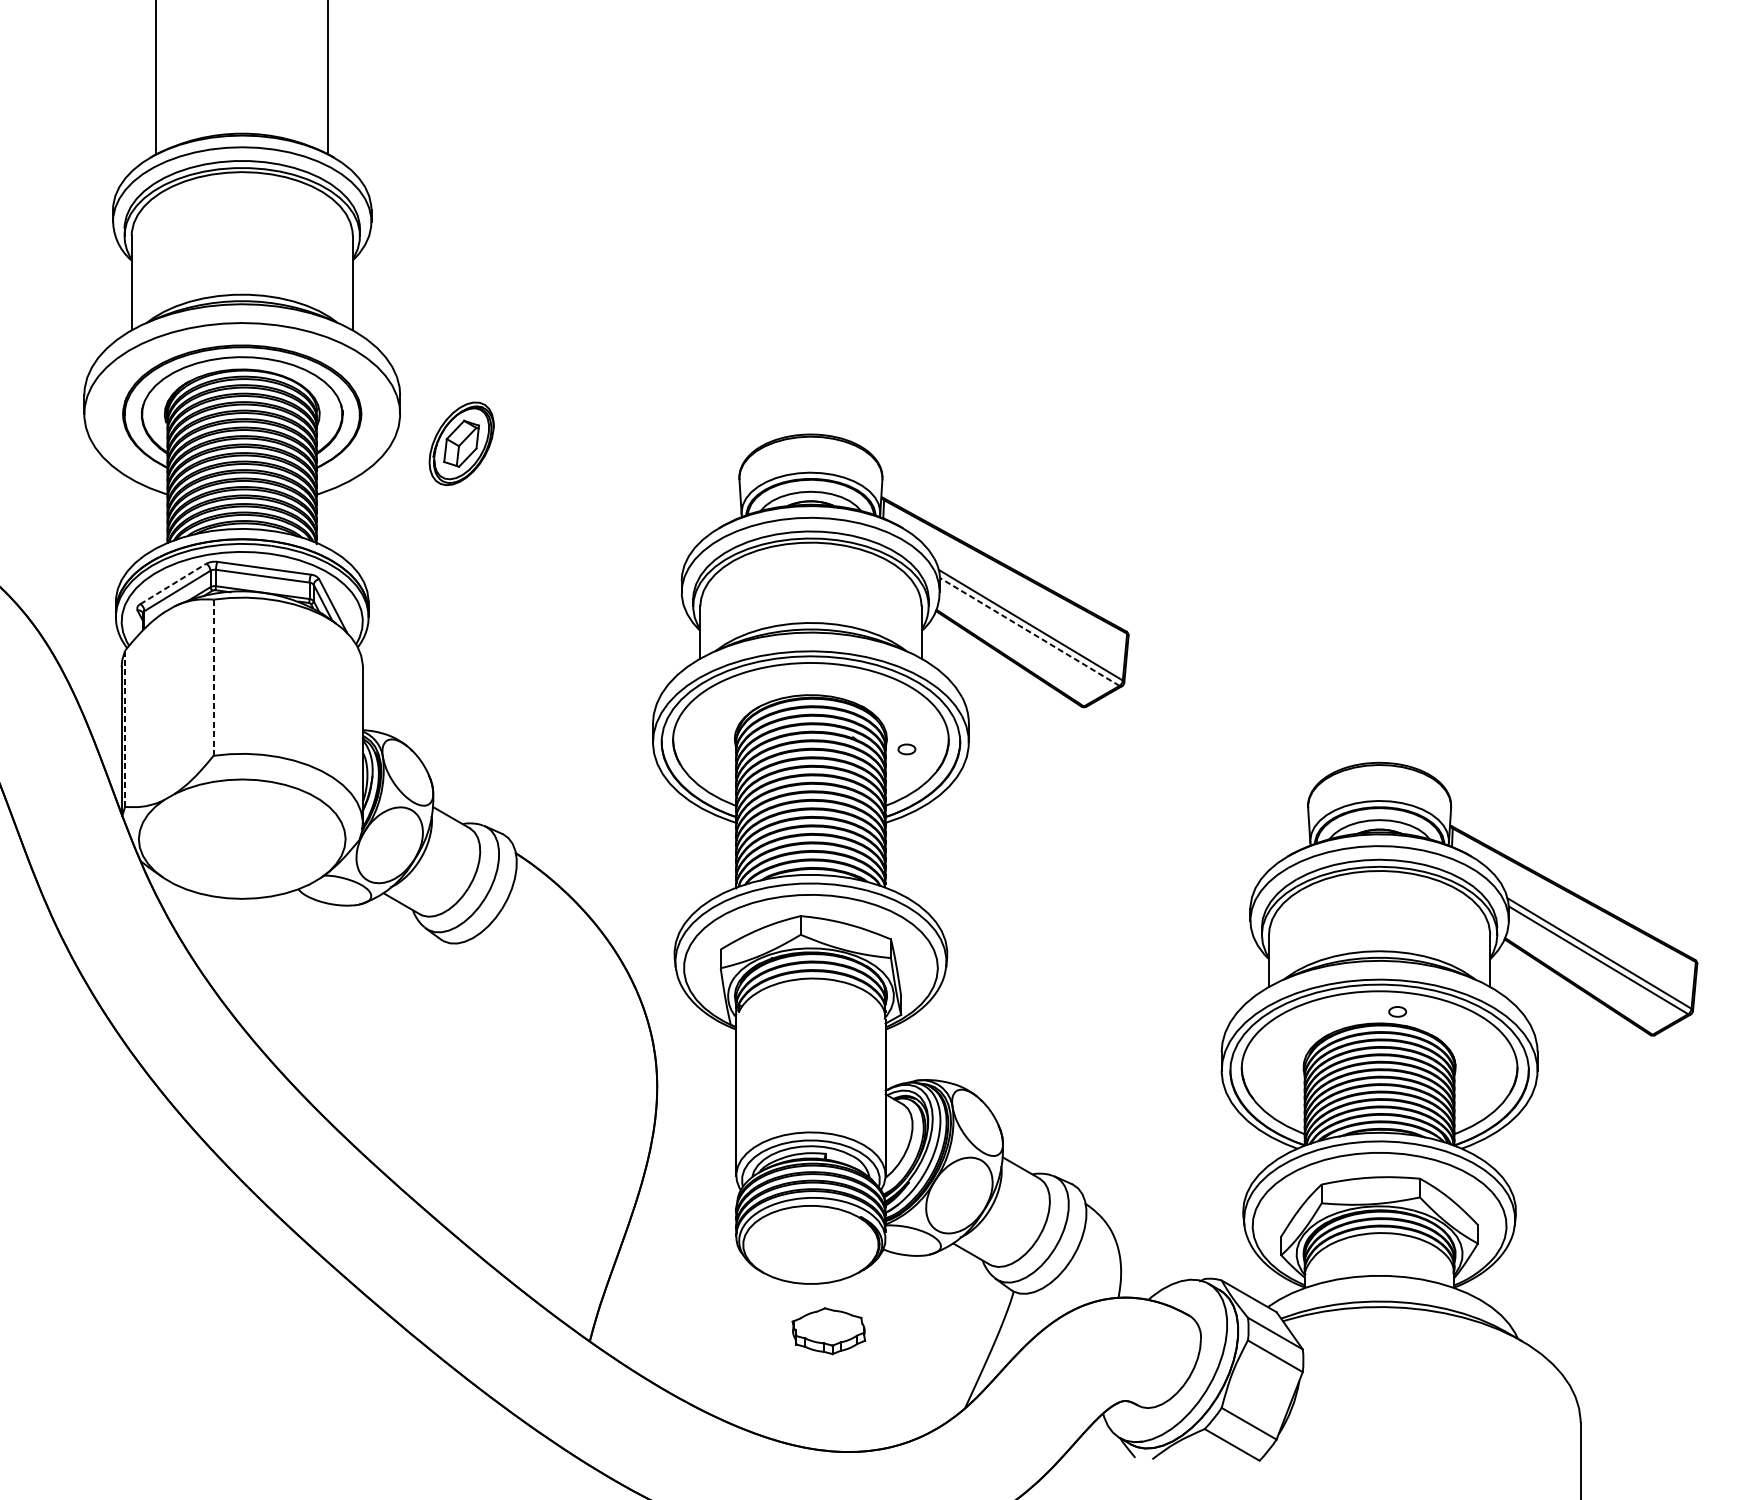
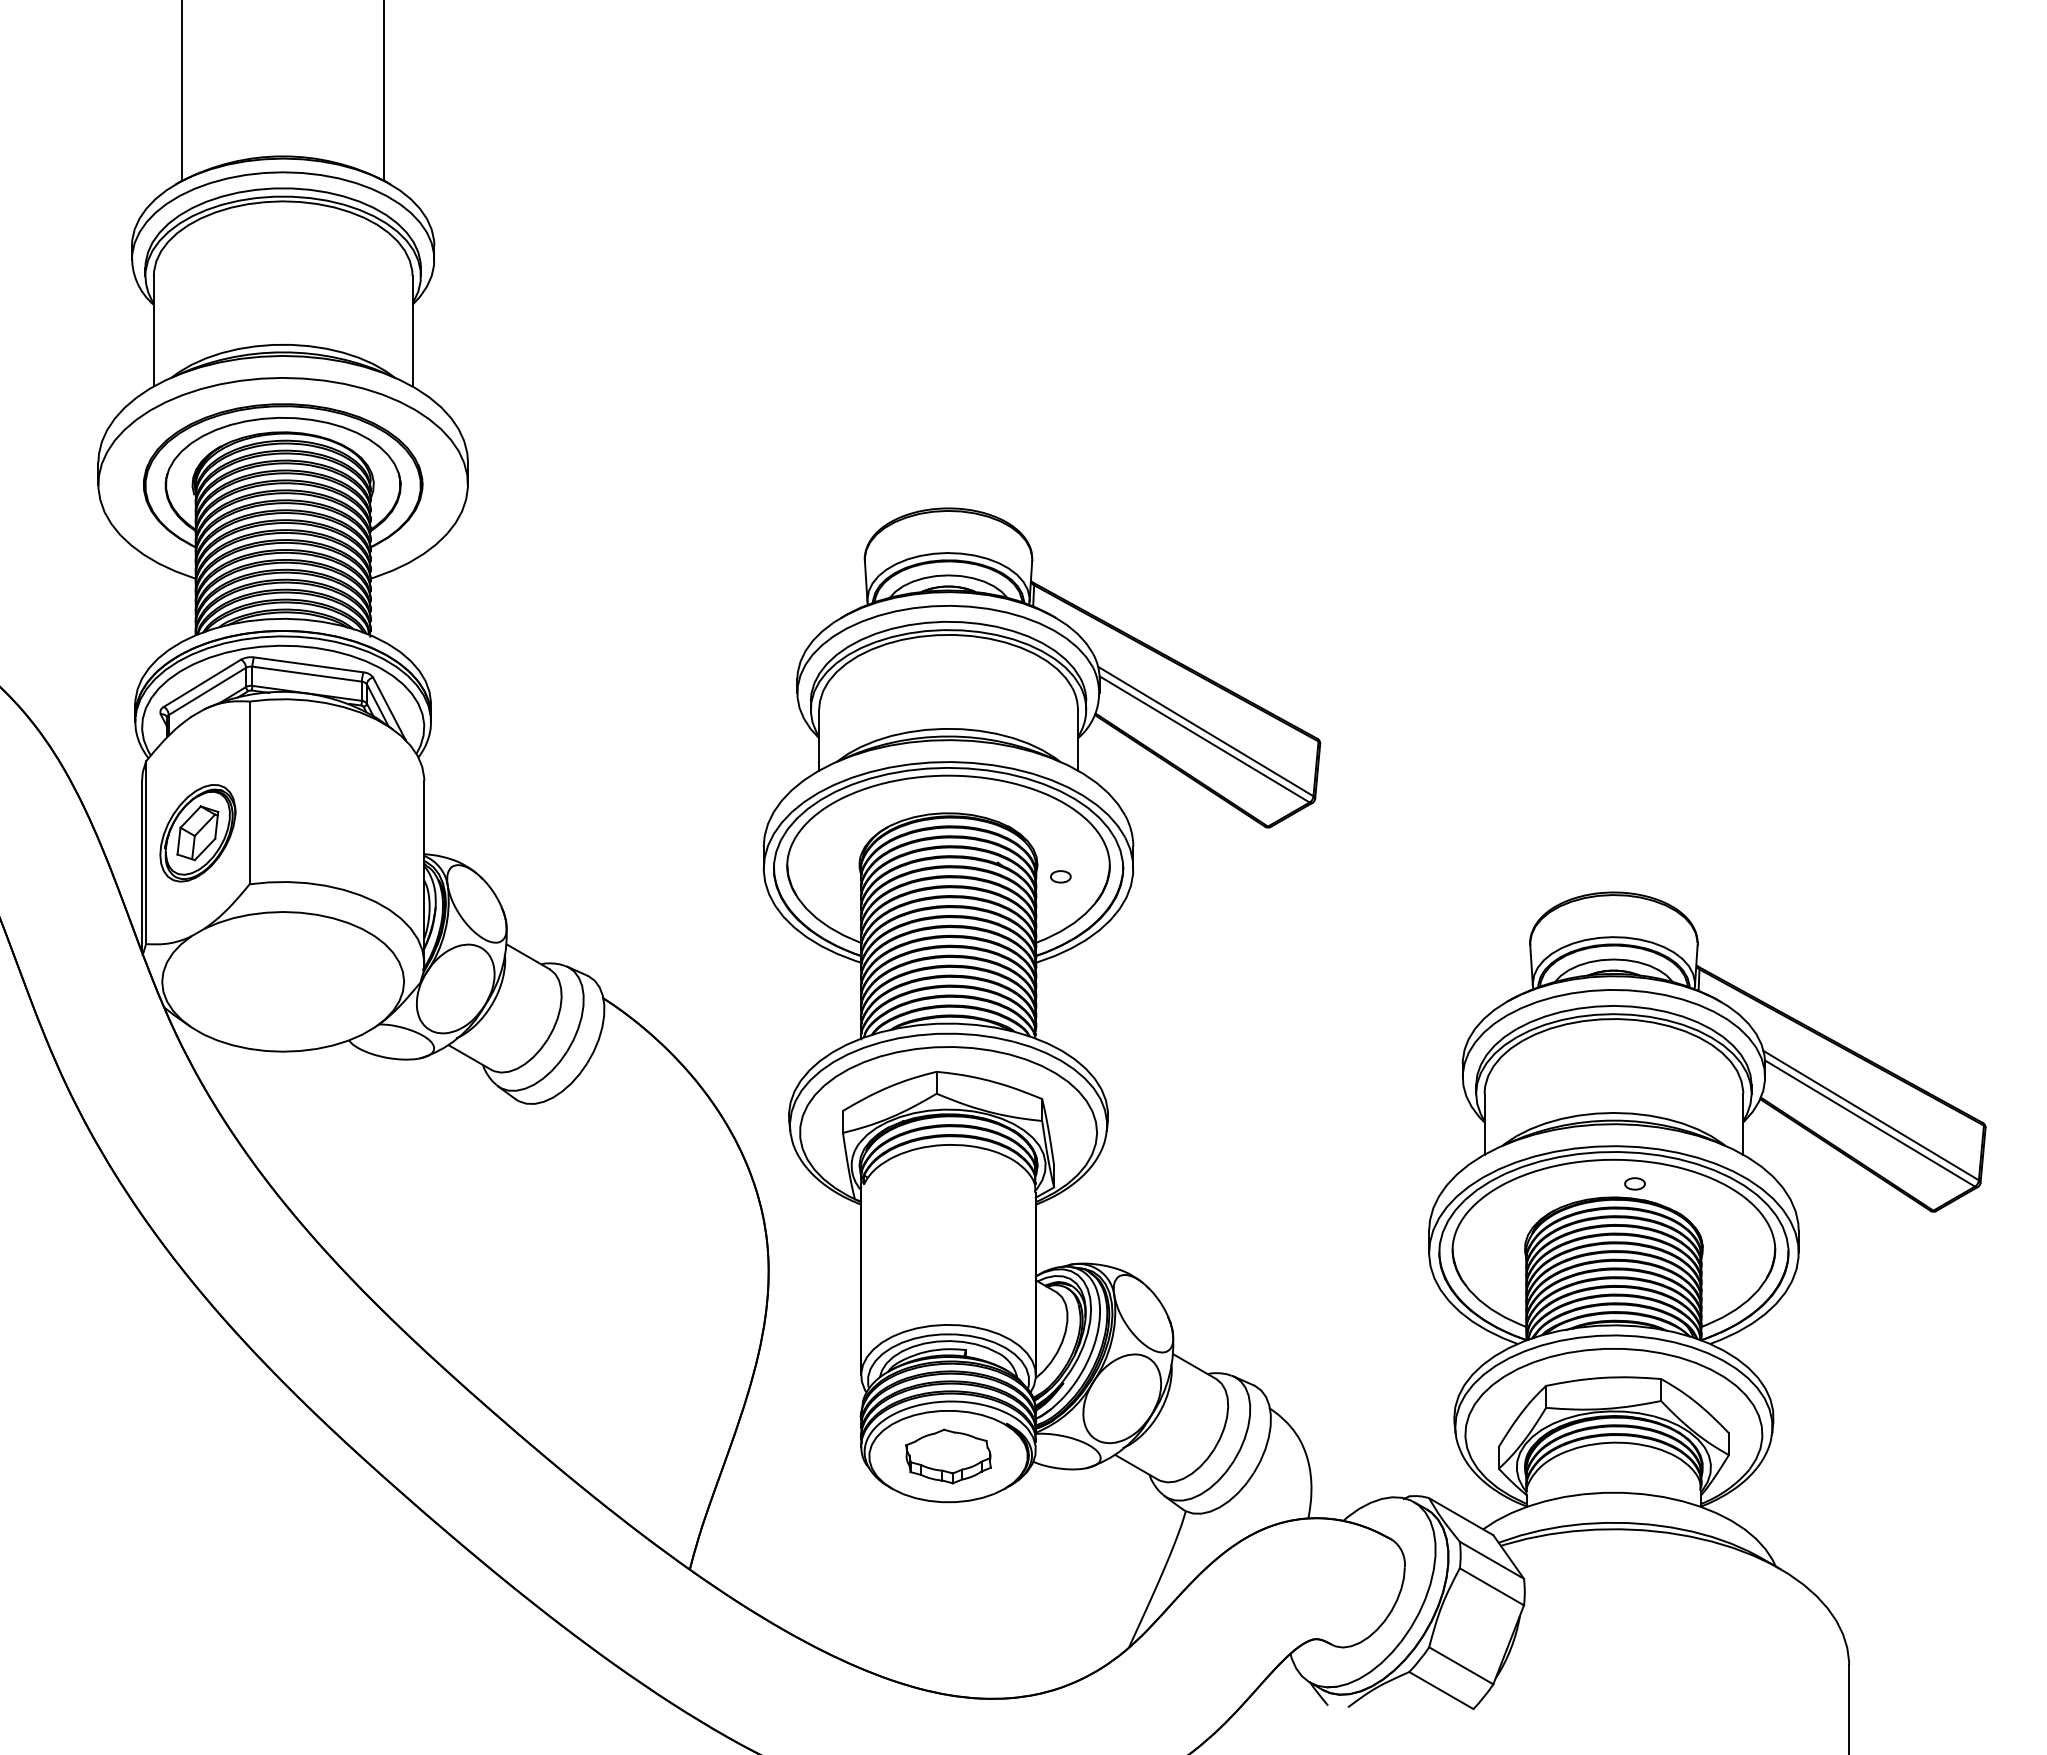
part: (461, 444) -> (197, 833), moved
line: (173, 584) -> (202, 683), dashed -> solid
line: (1029, 632) -> (1204, 739), dashed -> solid
line: (213, 678) -> (249, 793), dashed -> solid
line: (125, 728) -> (146, 852), dashed -> solid
part: (828, 1331) -> (948, 1456), moved

